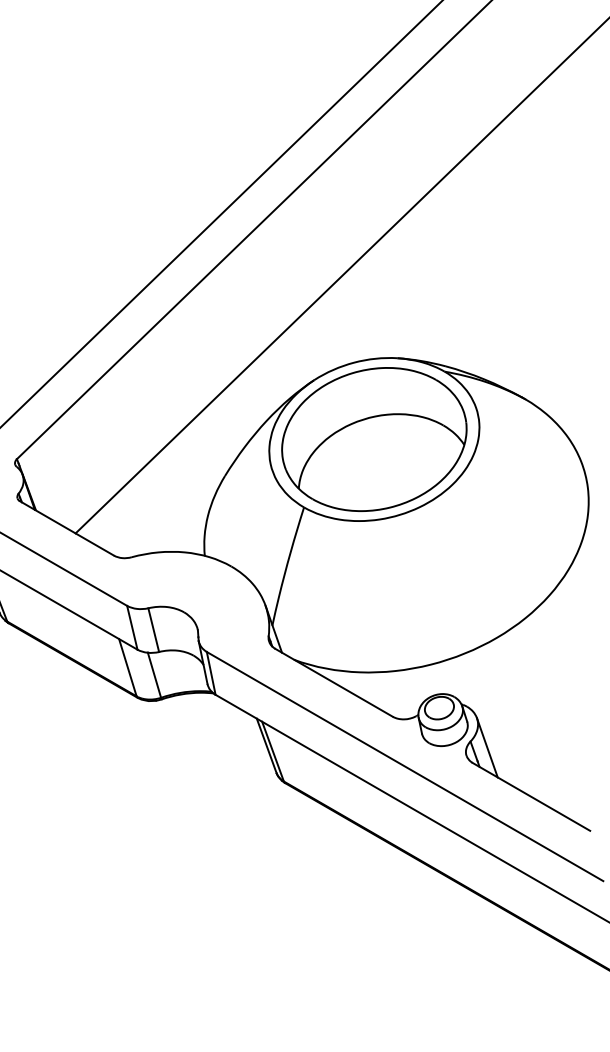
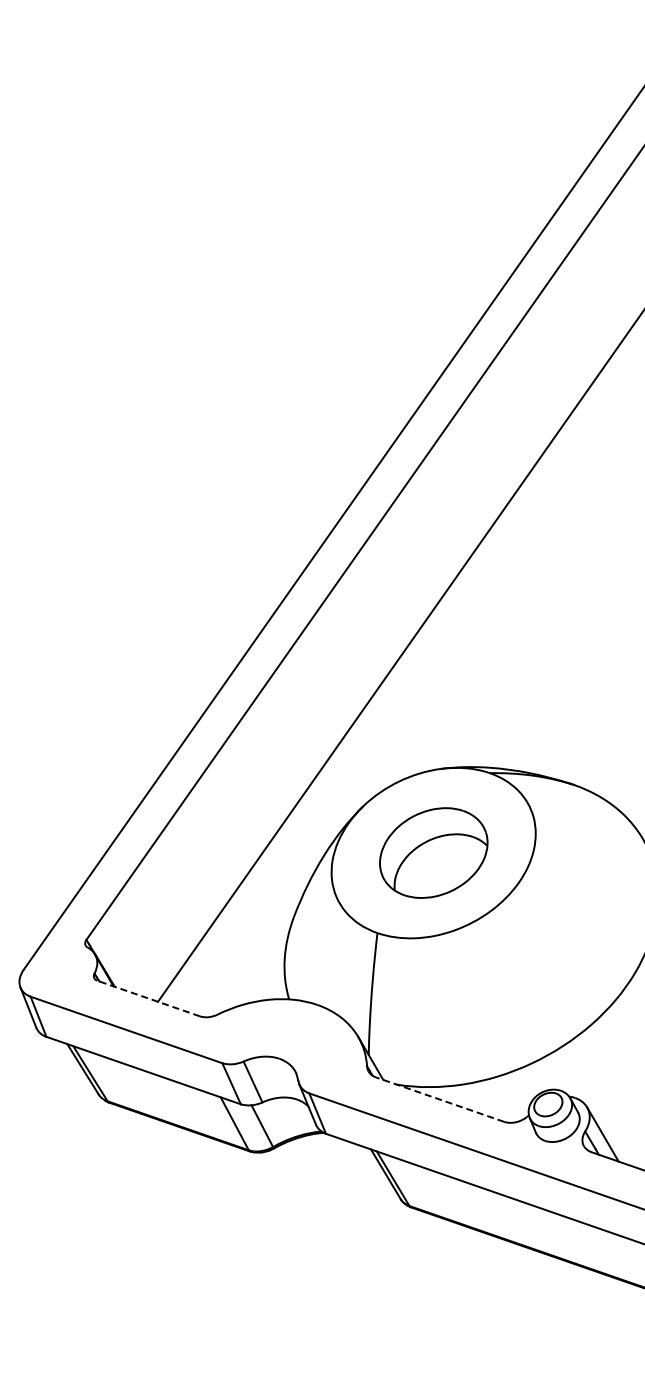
part: (374, 438) -> (433, 852), size x0.6
line: (66, 528) -> (148, 998), solid -> dashed
line: (334, 682) -> (440, 1099), solid -> dashed

